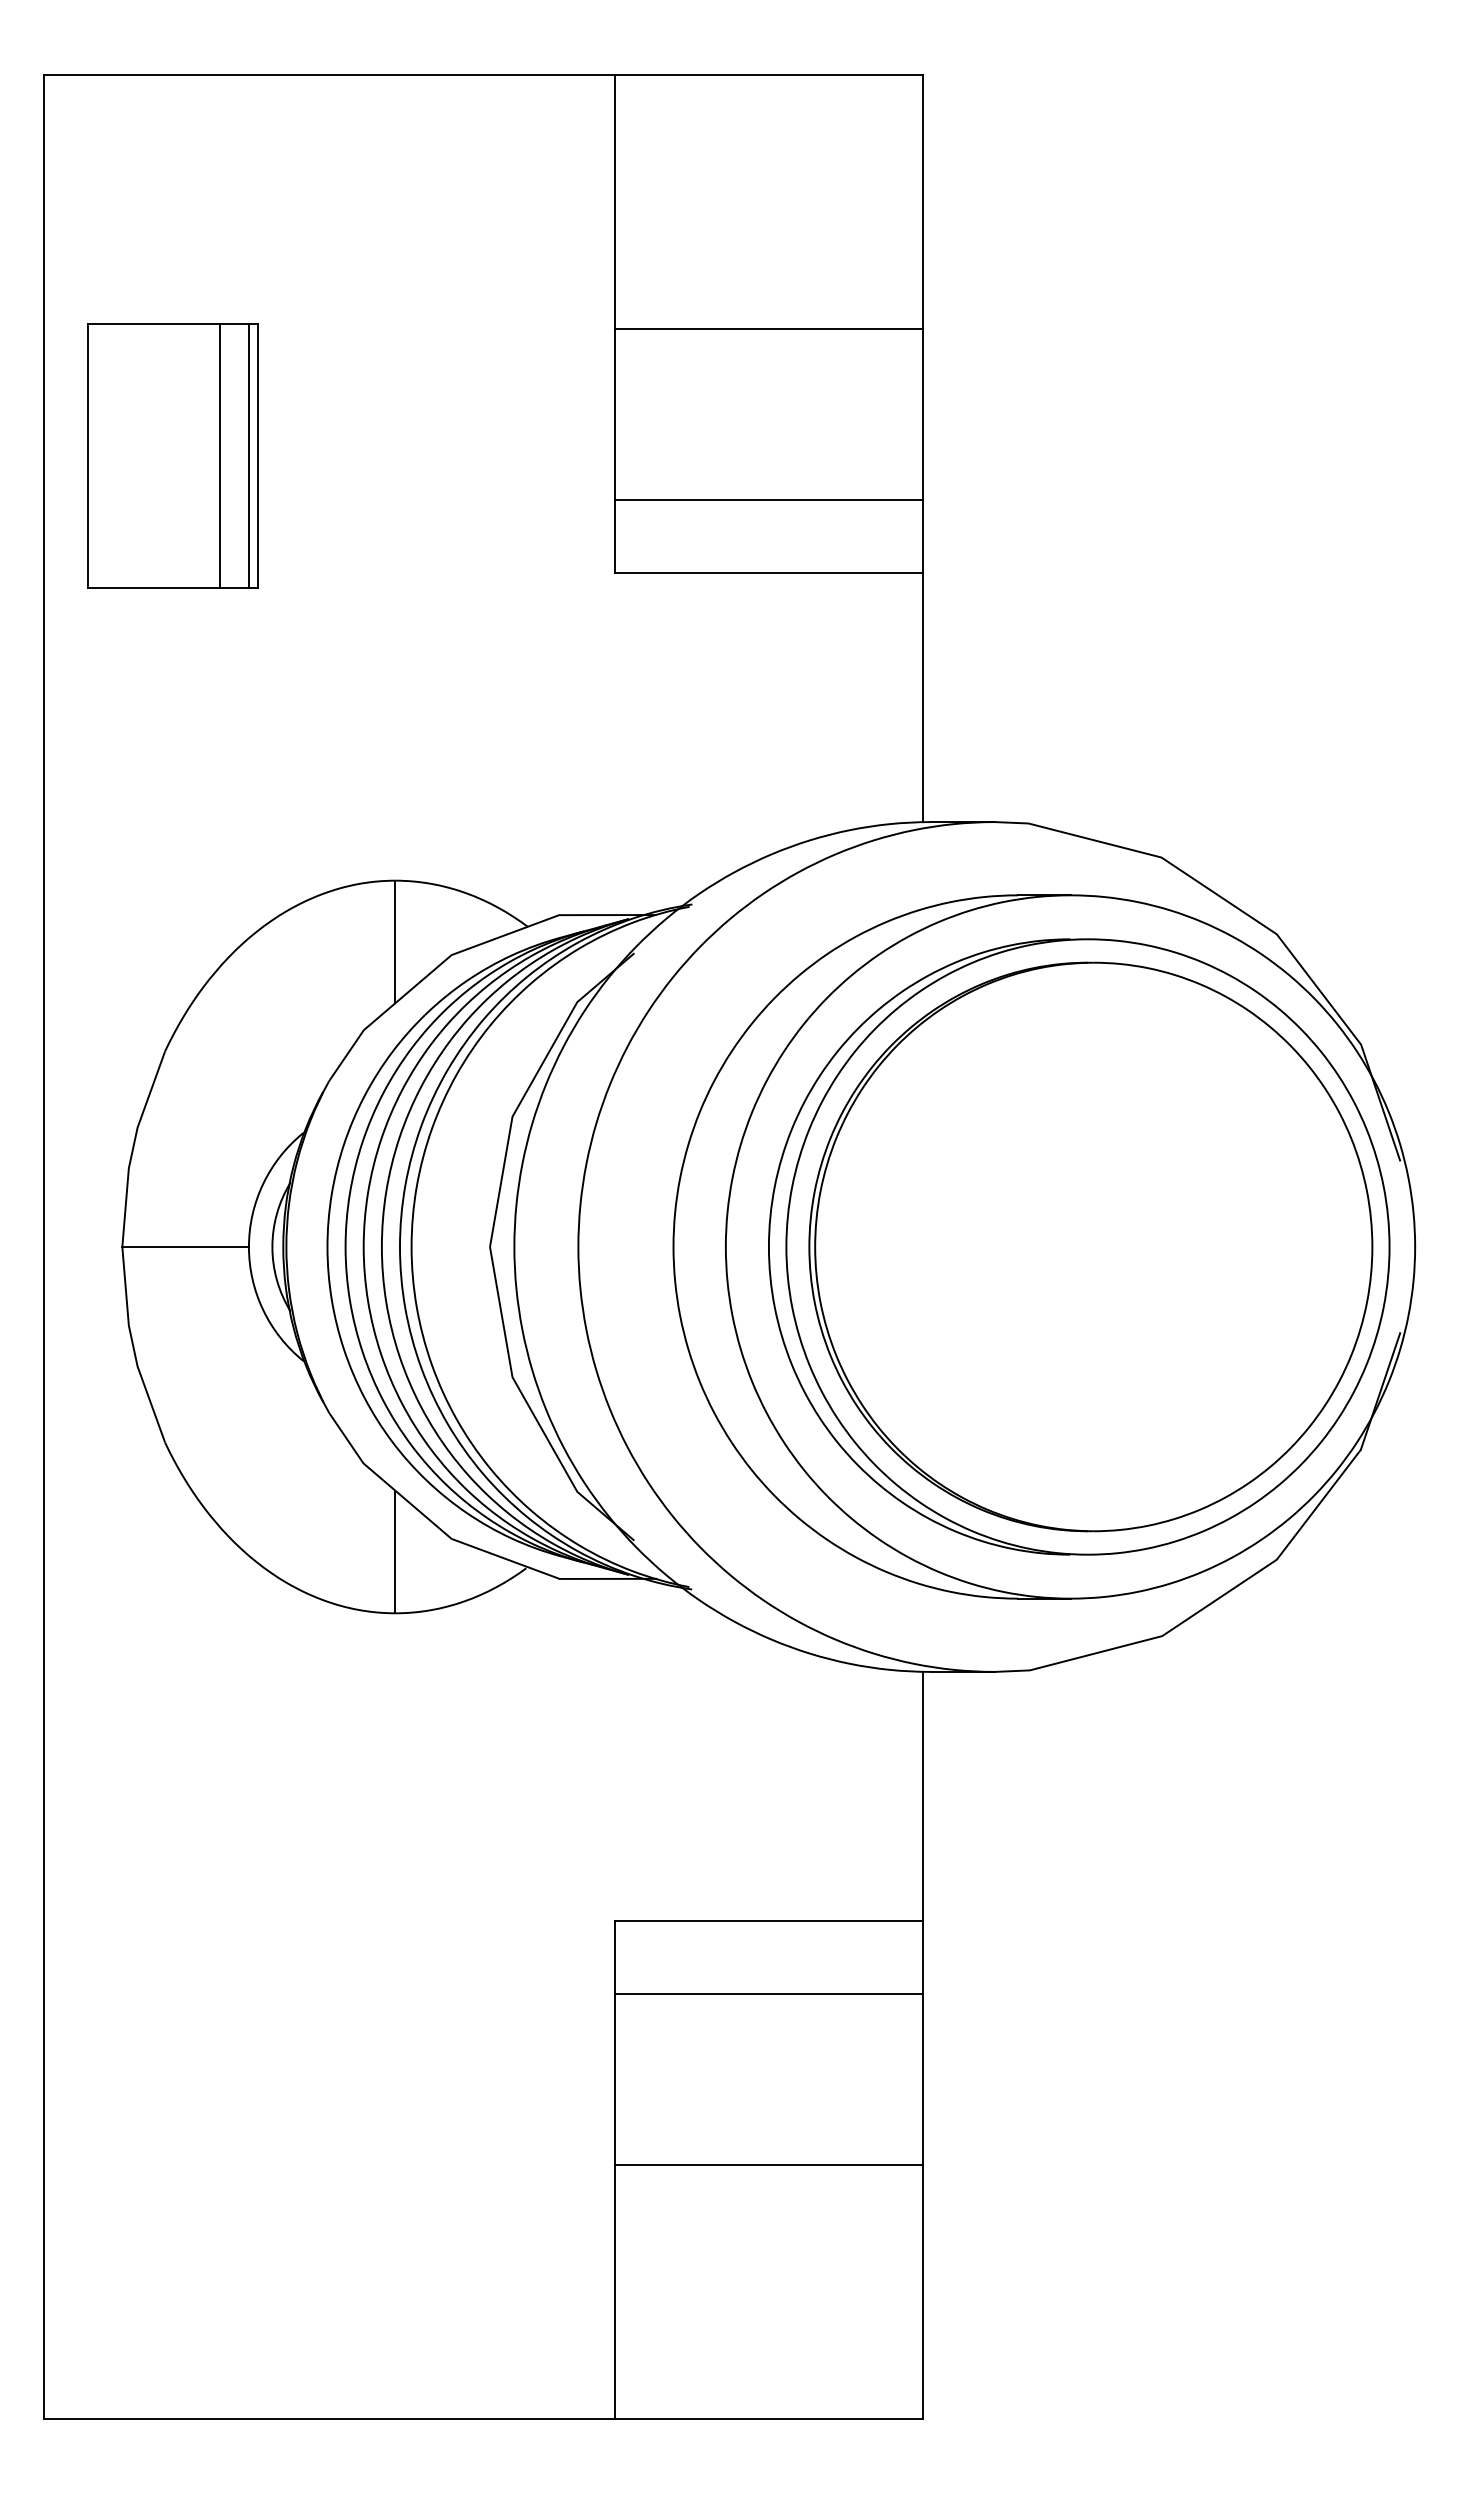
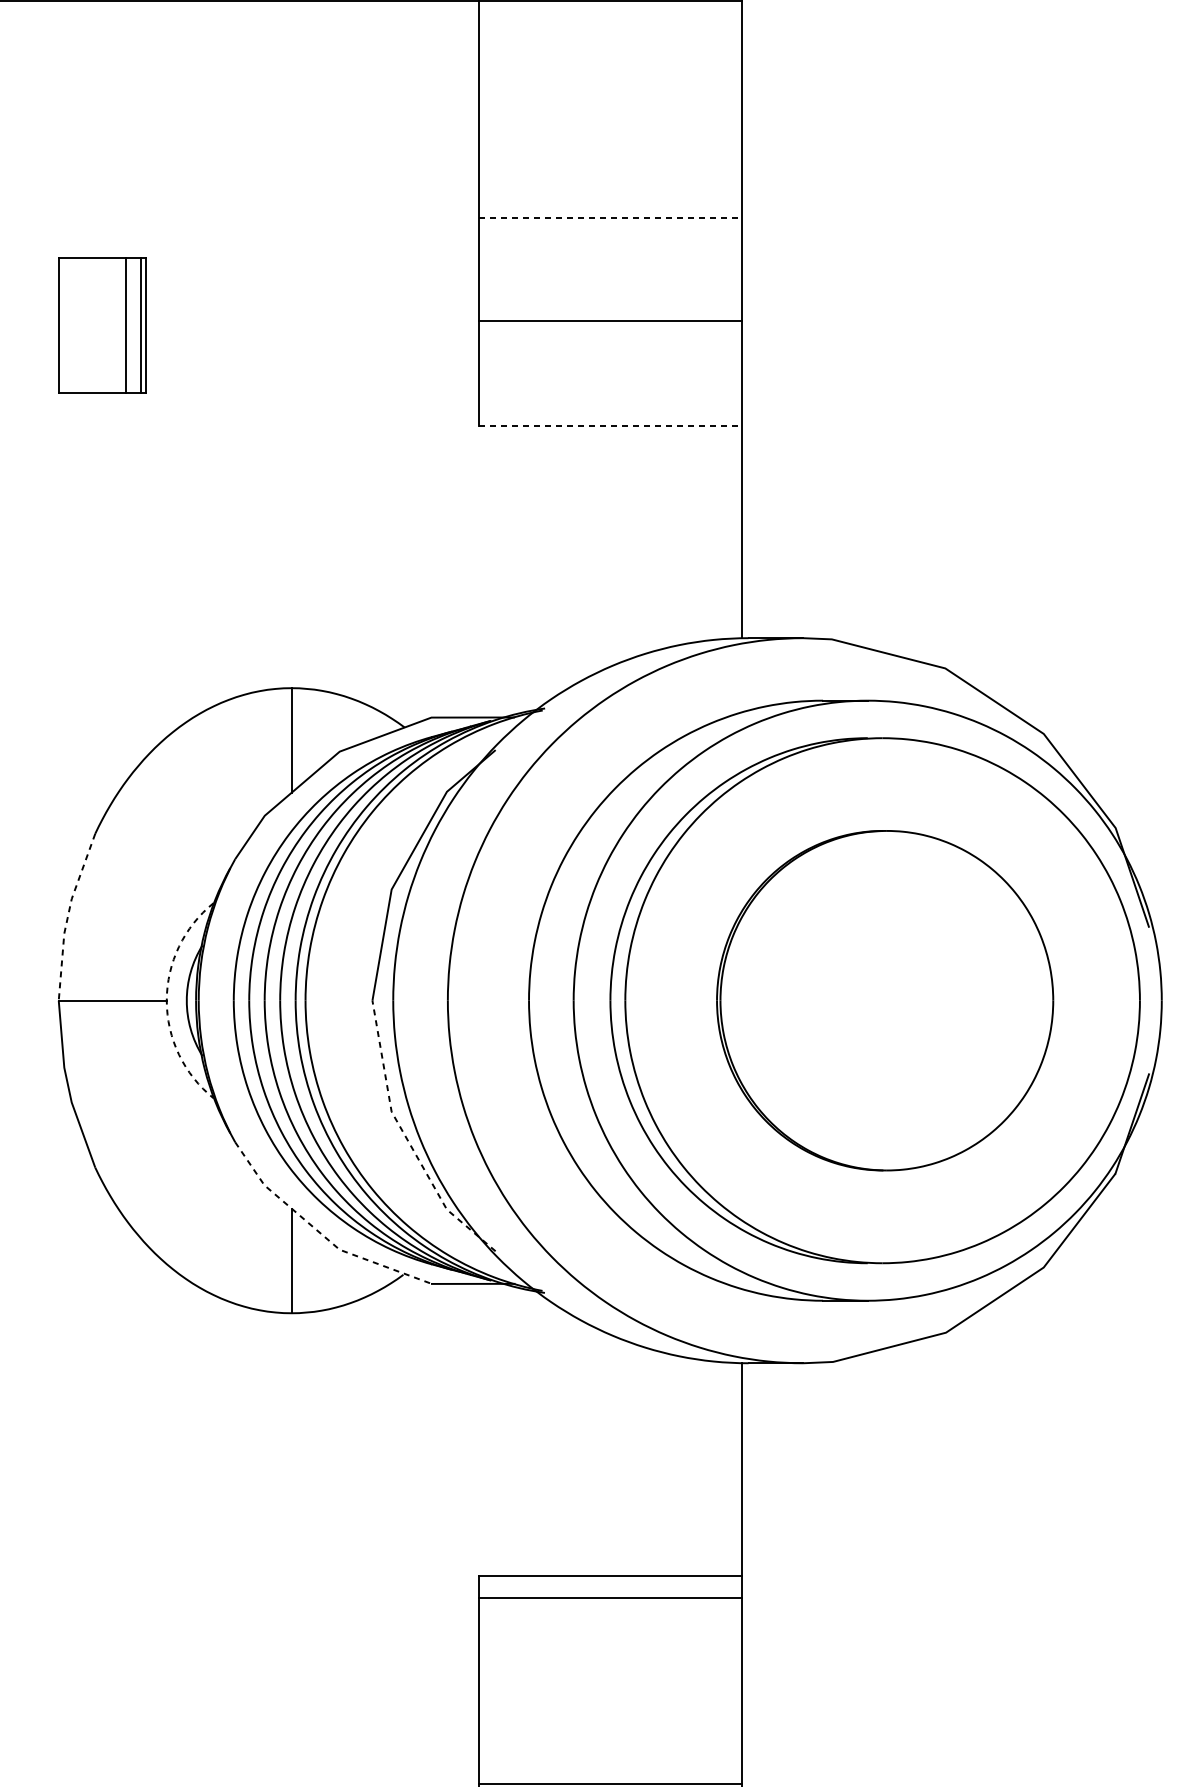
line: (769, 329) -> (610, 217), solid -> dashed
part: (172, 455) -> (101, 325), size x0.6
line: (768, 500) -> (610, 321), moved
line: (769, 572) -> (610, 425), solid -> dashed
line: (133, 1147) -> (68, 915), solid -> dashed
part: (1090, 1246) -> (884, 1000), size x0.7
arc: (248, 1247) -> (166, 1001), solid -> dashed
line: (530, 1409) -> (407, 1139), solid -> dashed
line: (428, 1518) -> (319, 1232), solid -> dashed
line: (768, 1993) -> (610, 1597), moved

